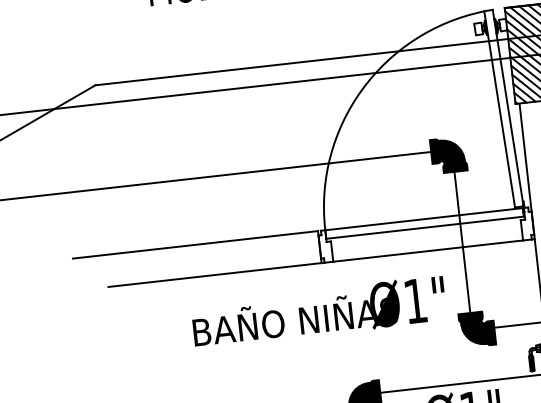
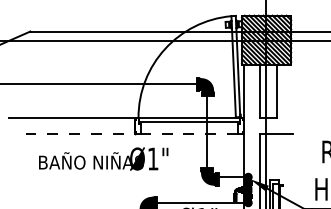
line: (428, 251) -> (189, 134), solid -> dashed
line: (215, 275) -> (80, 134), solid -> dashed
text: (318, 311) -> (103, 158), moved

